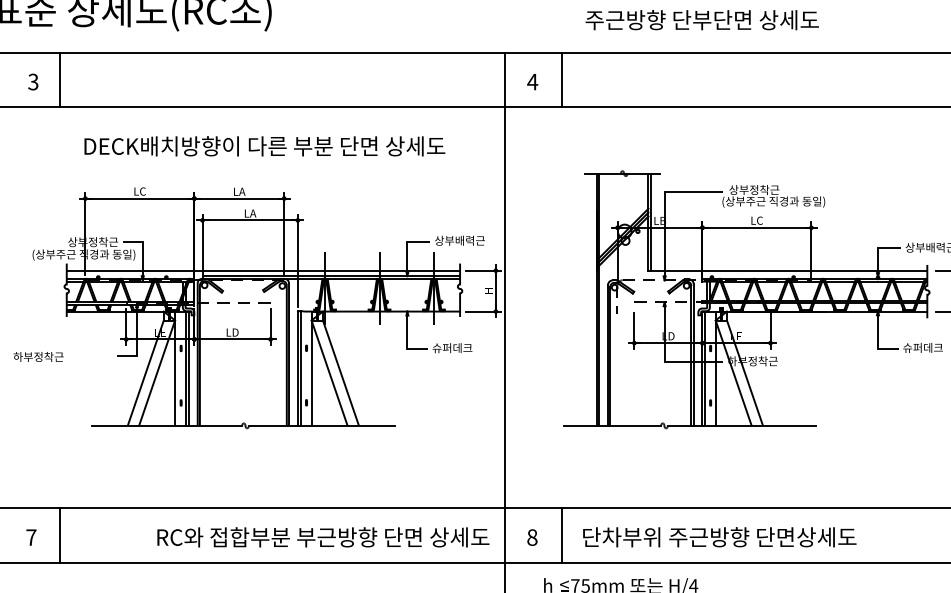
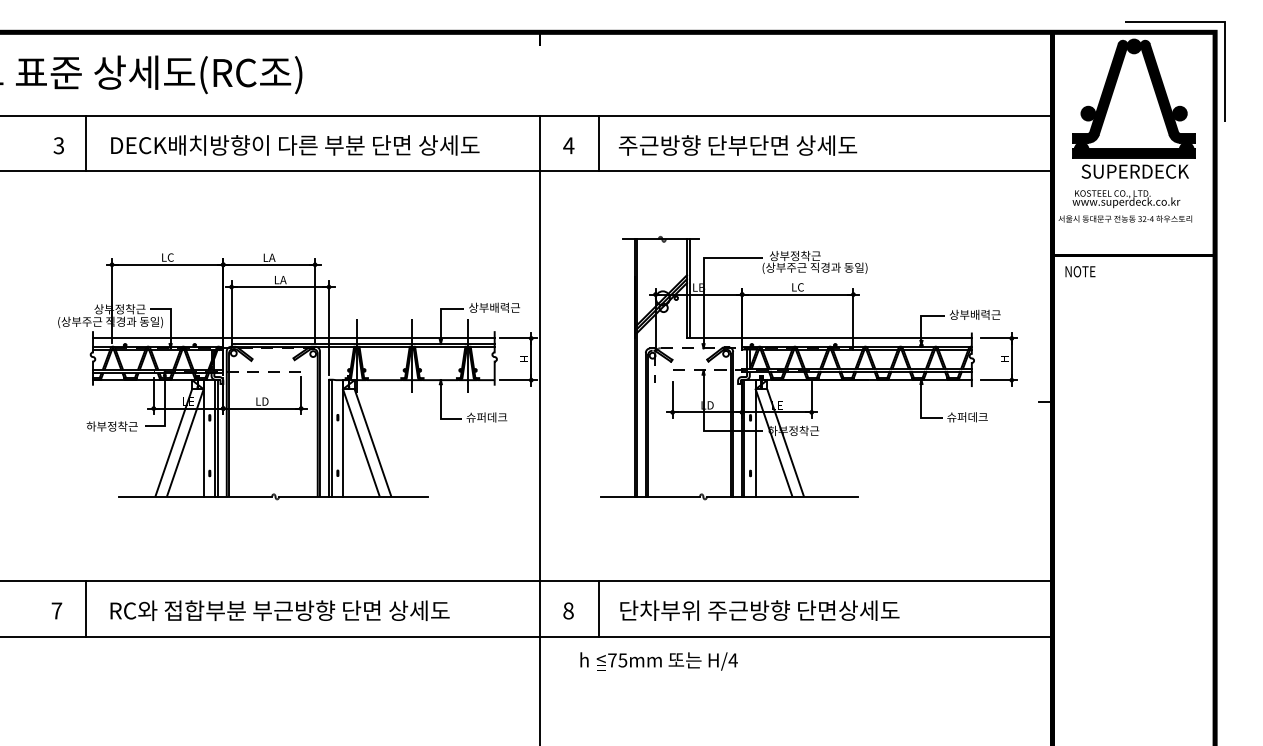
text: (701, 20) -> (737, 145), moved
text: (265, 146) -> (295, 145), moved
text: (37, 356) -> (111, 426), moved
text: (322, 537) -> (279, 610), moved

